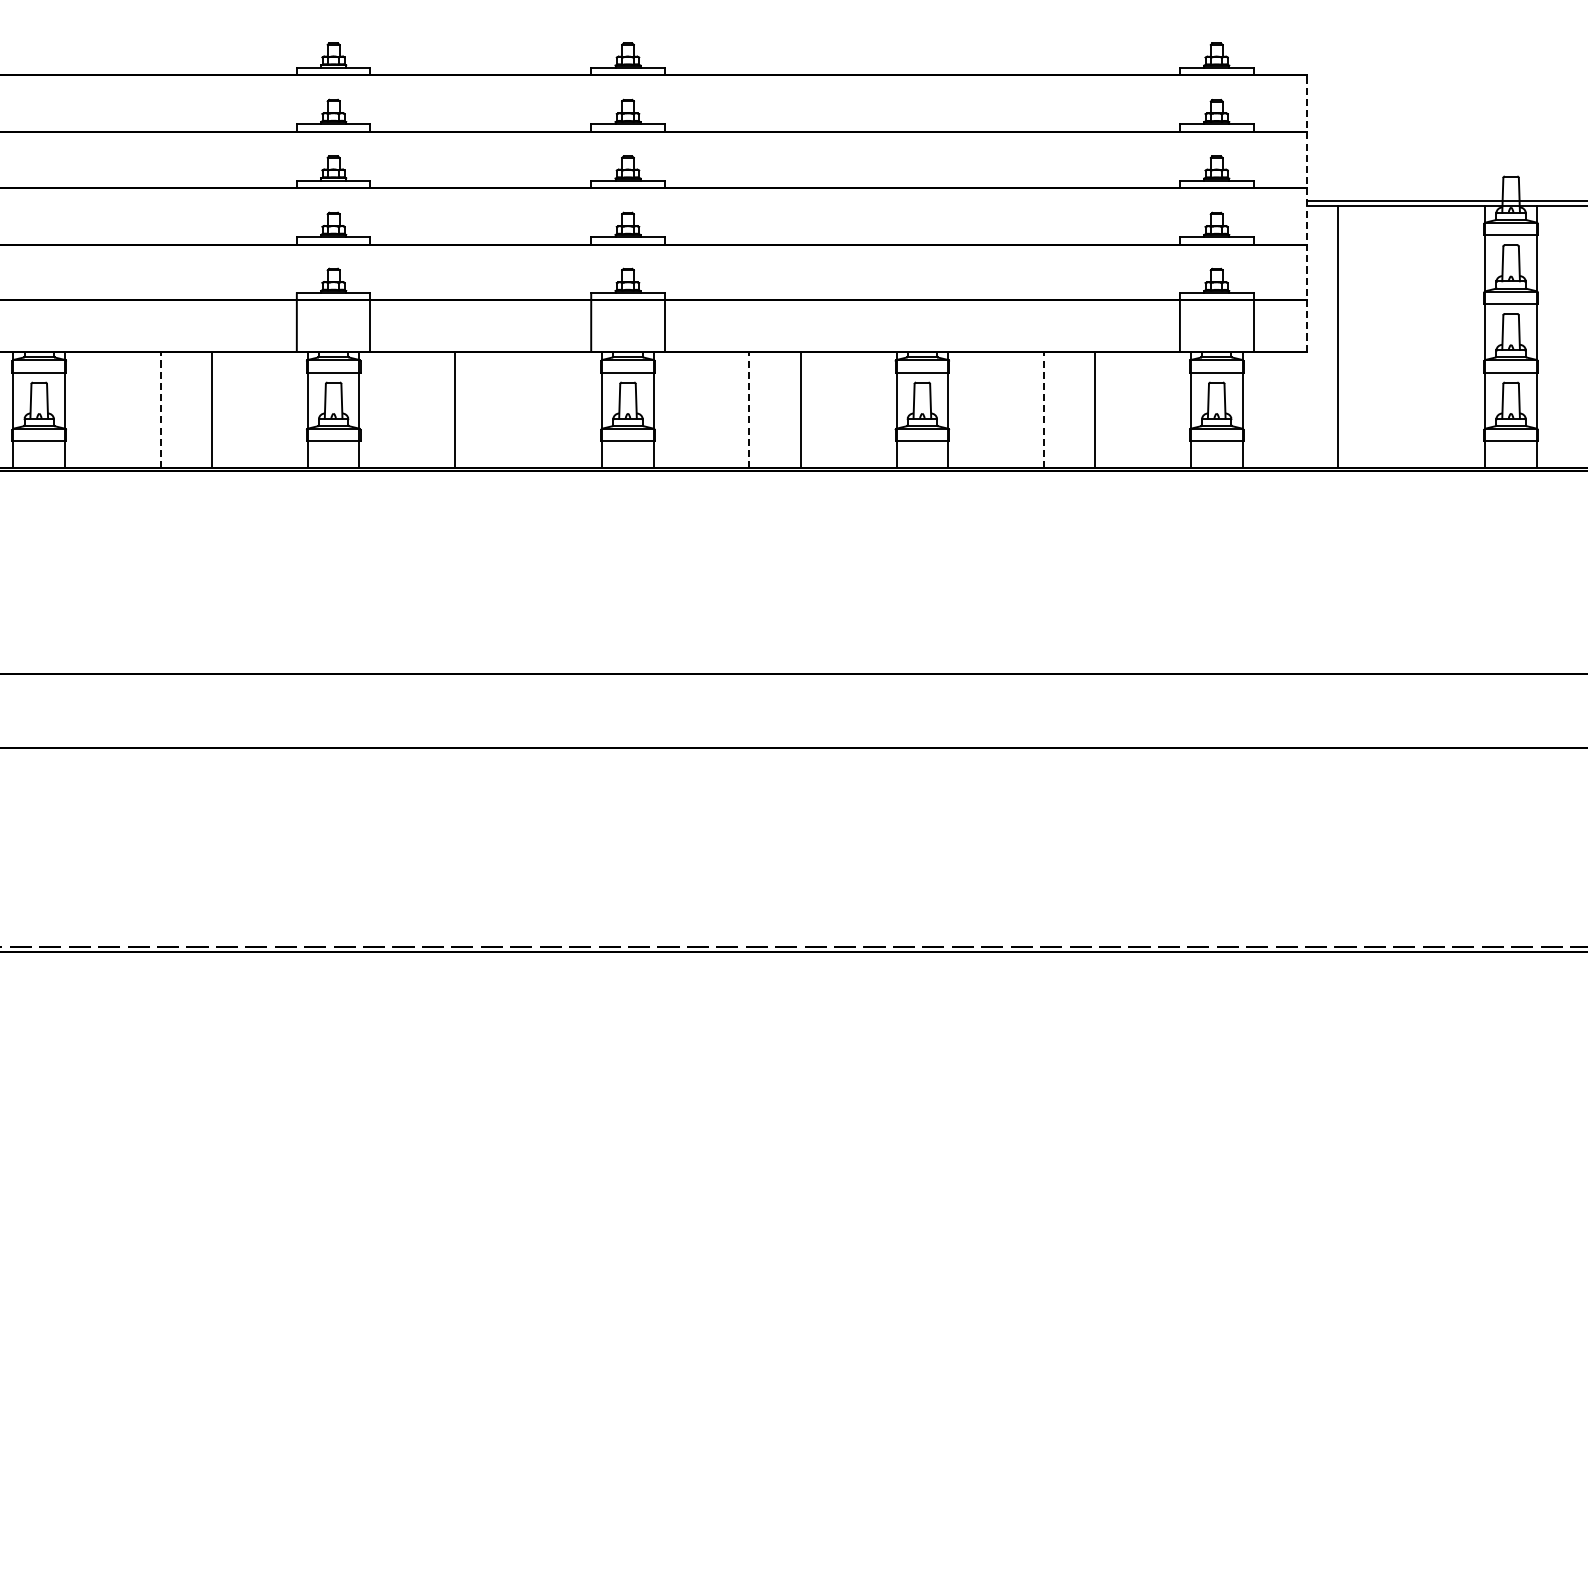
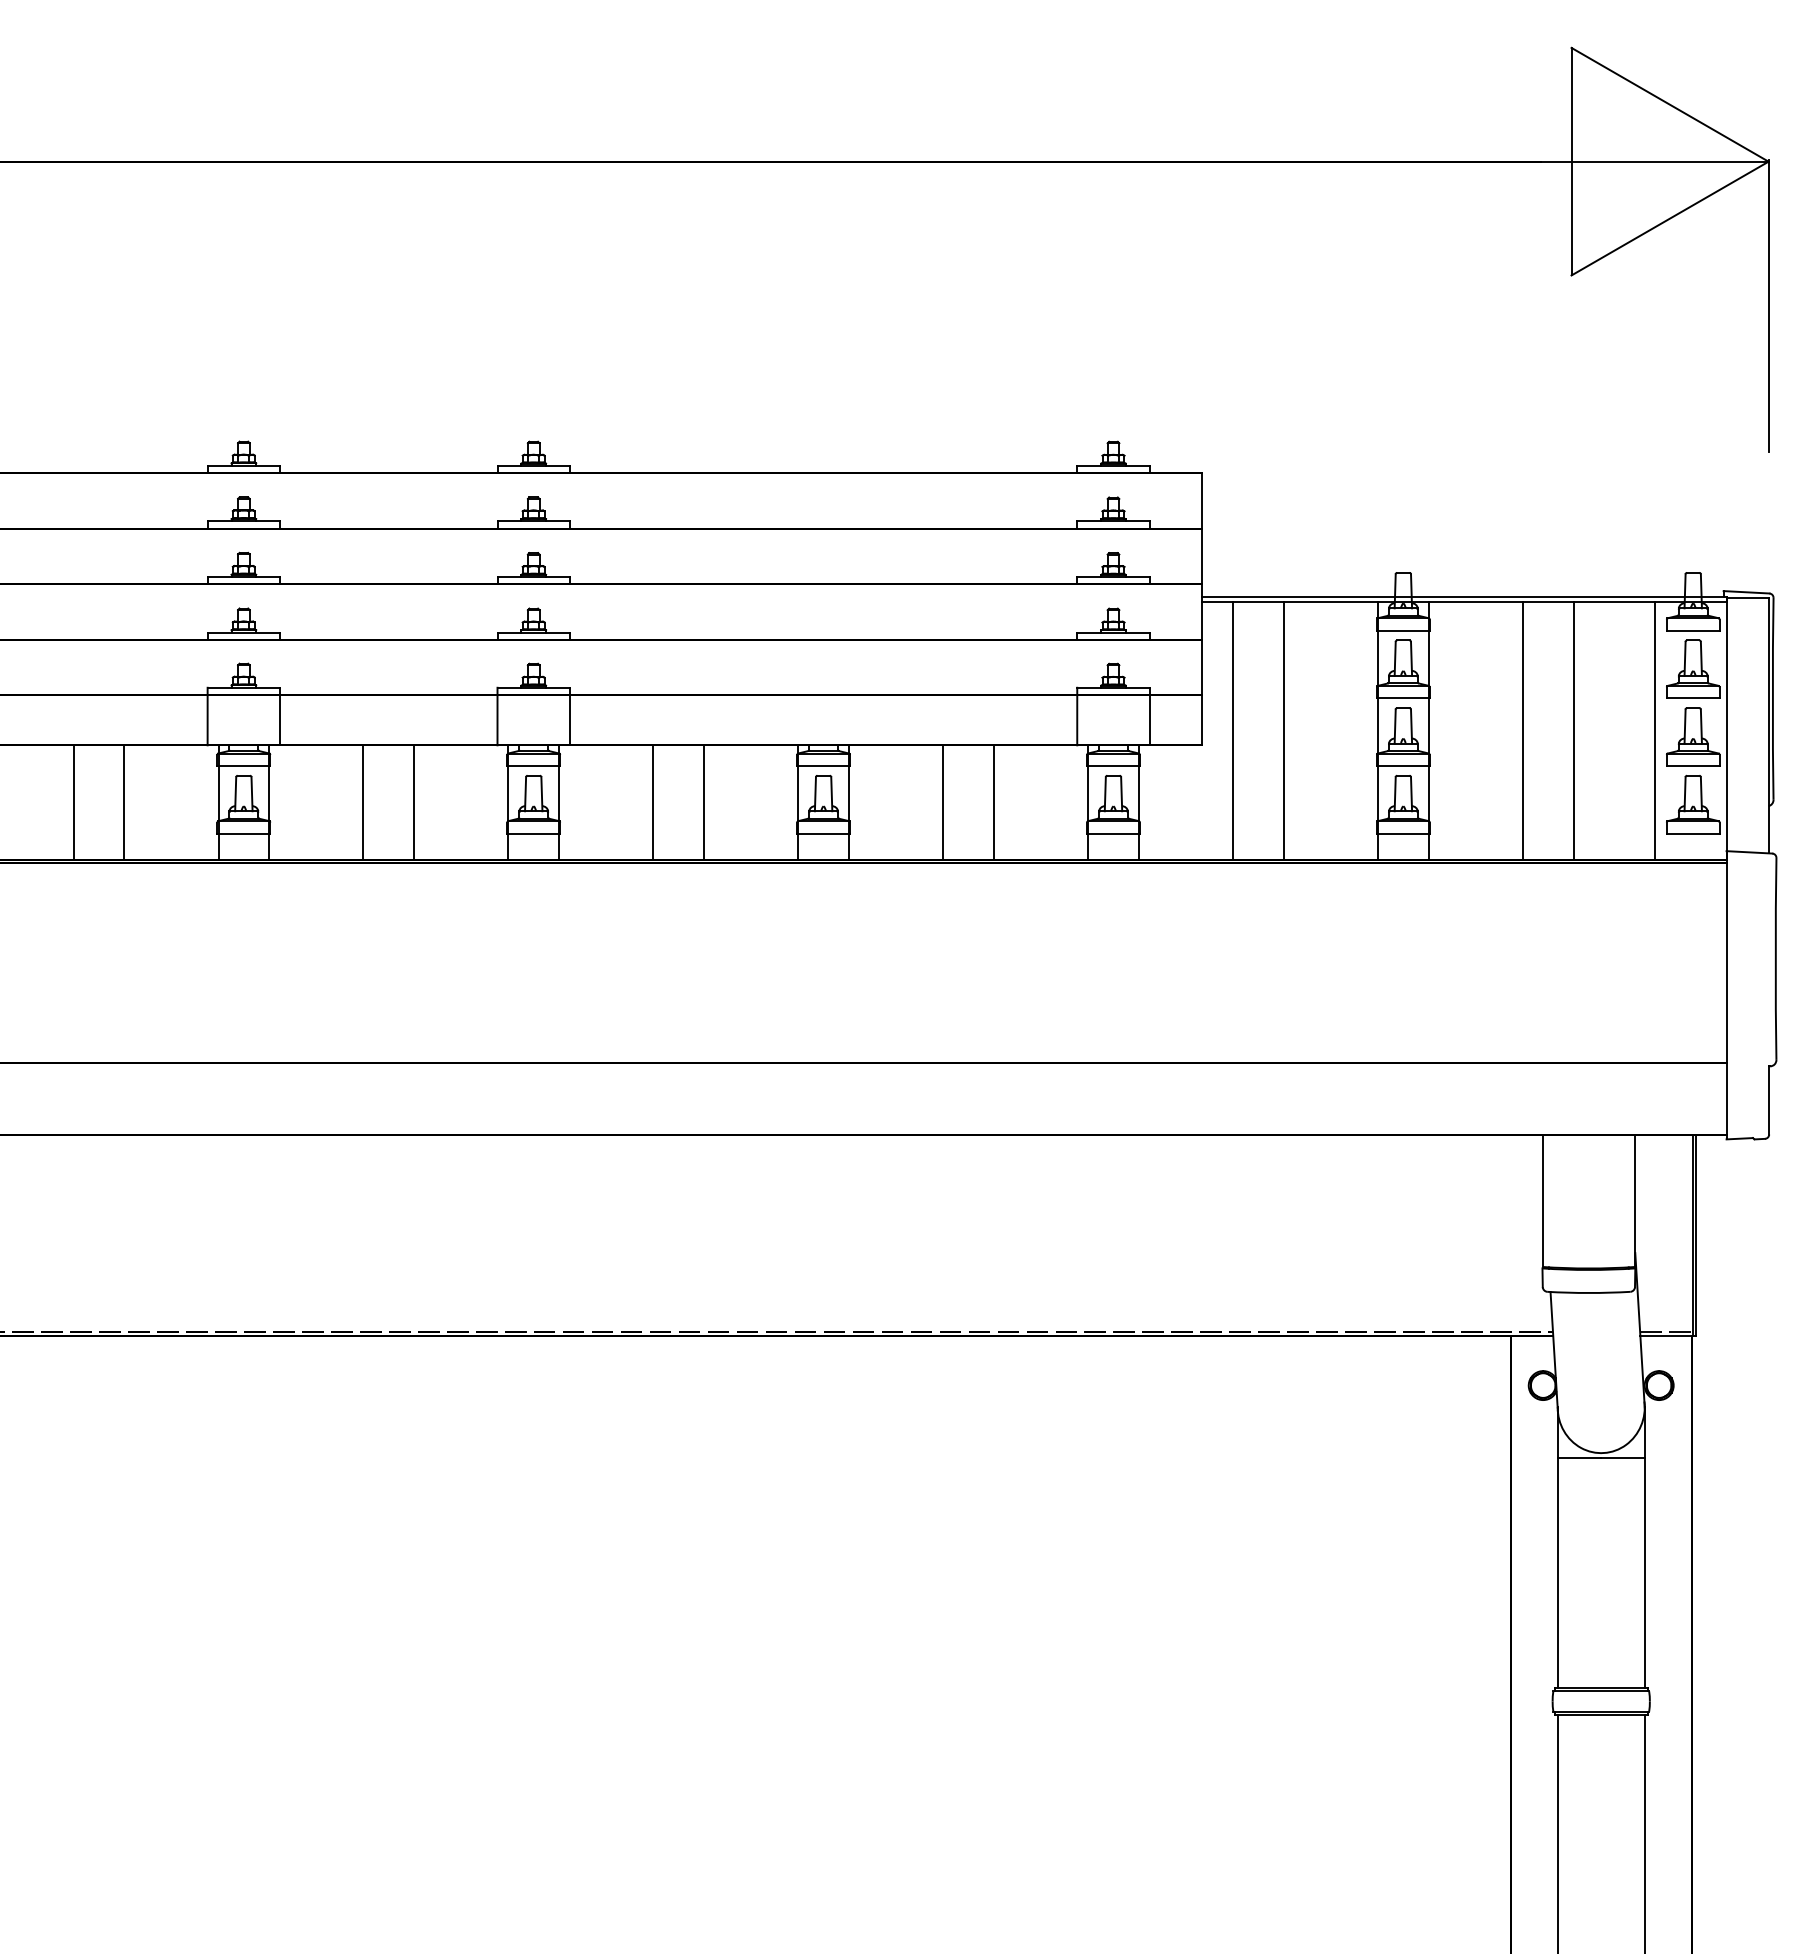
line: (1306, 212) -> (1201, 608), dashed -> solid
line: (1389, 337) -> (1283, 731), added
line: (160, 409) -> (73, 802), dashed -> solid
line: (506, 409) -> (414, 802), added
line: (749, 409) -> (653, 802), dashed -> solid
line: (1044, 409) -> (943, 802), dashed -> solid

